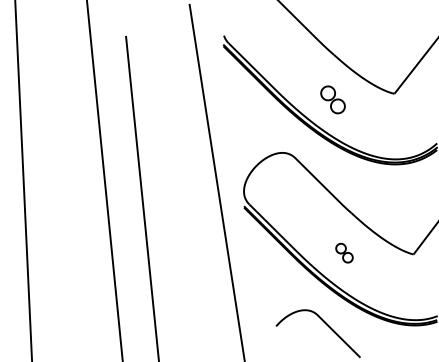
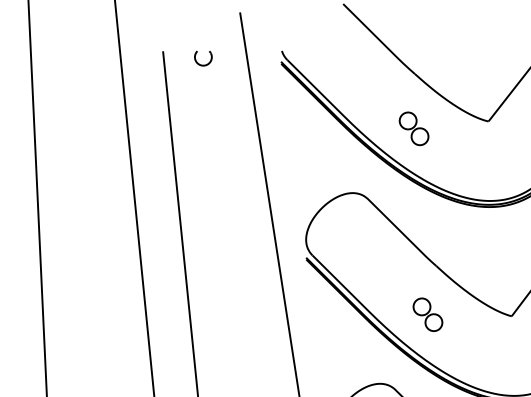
part: (159, 41) -> (203, 58), added
part: (344, 252) -> (427, 313), size x1.43

